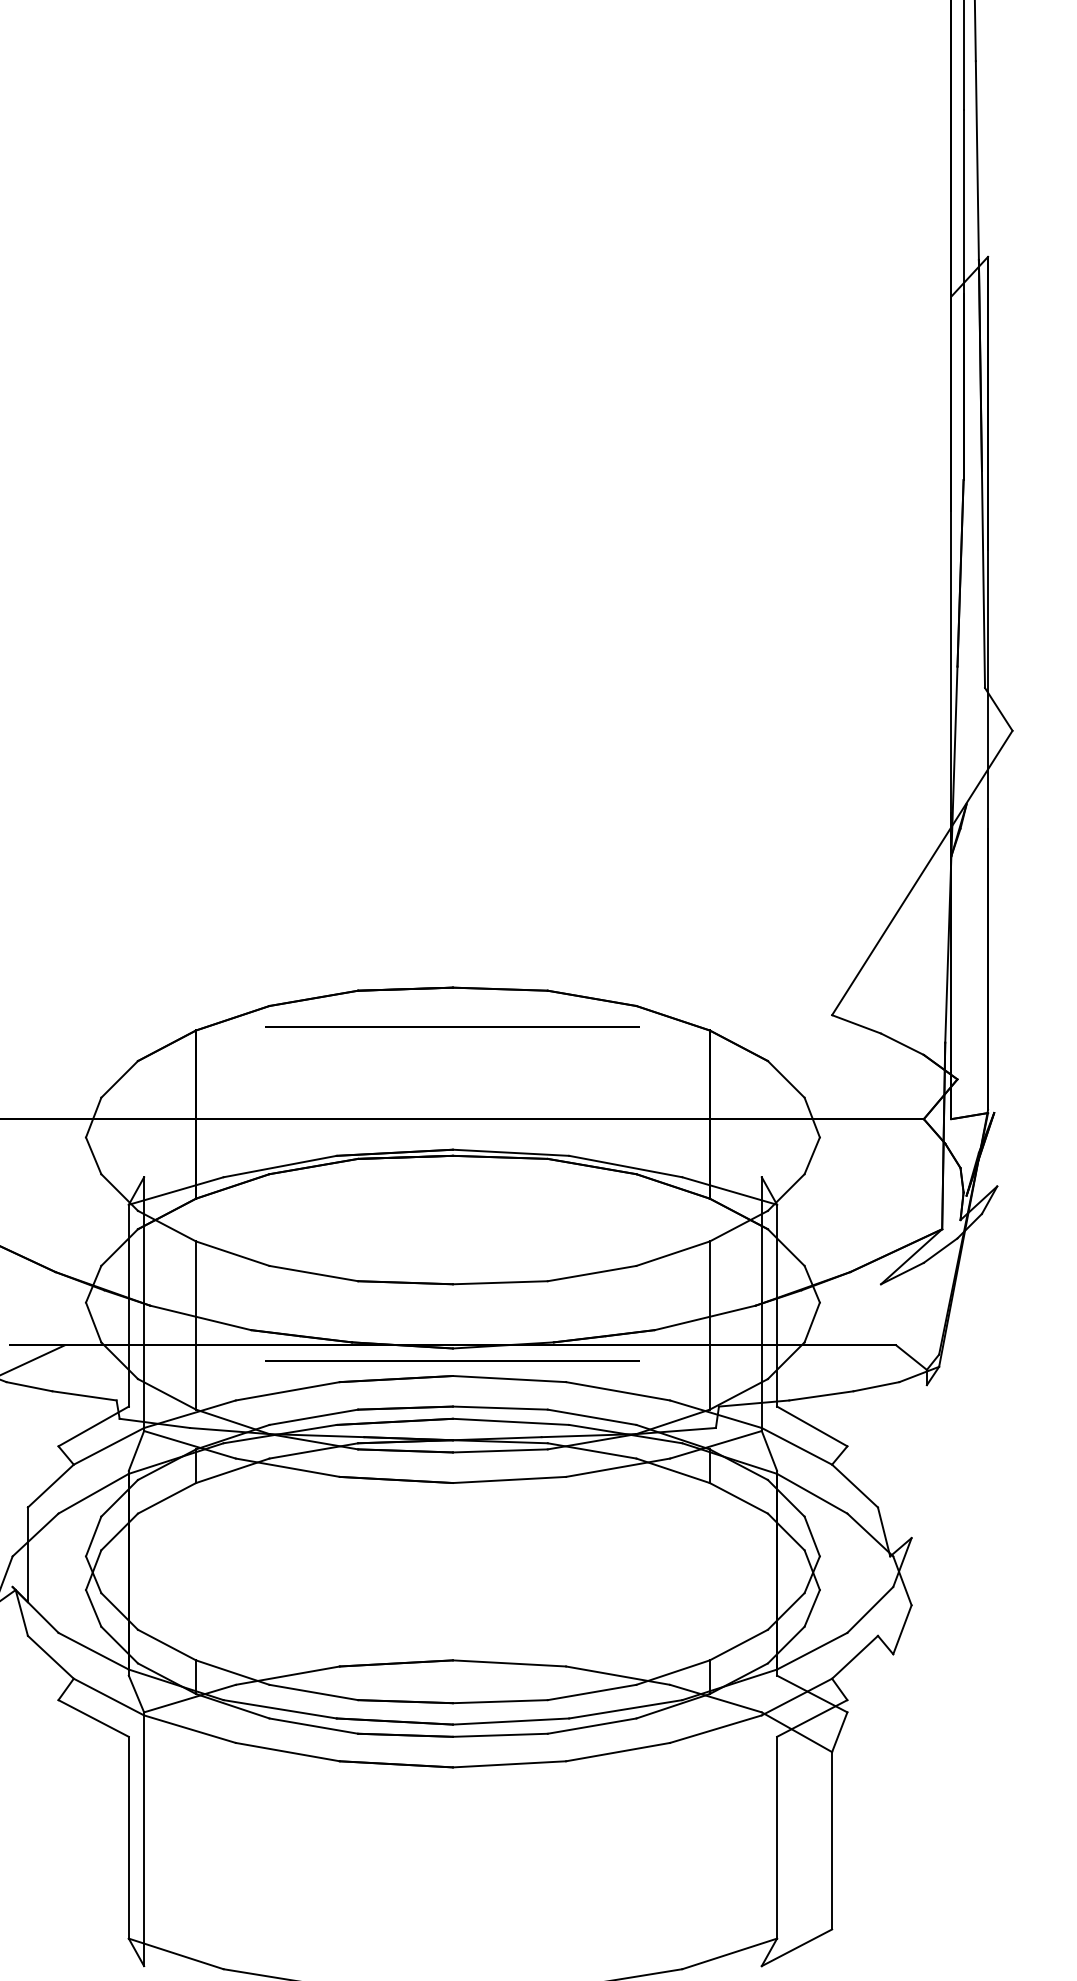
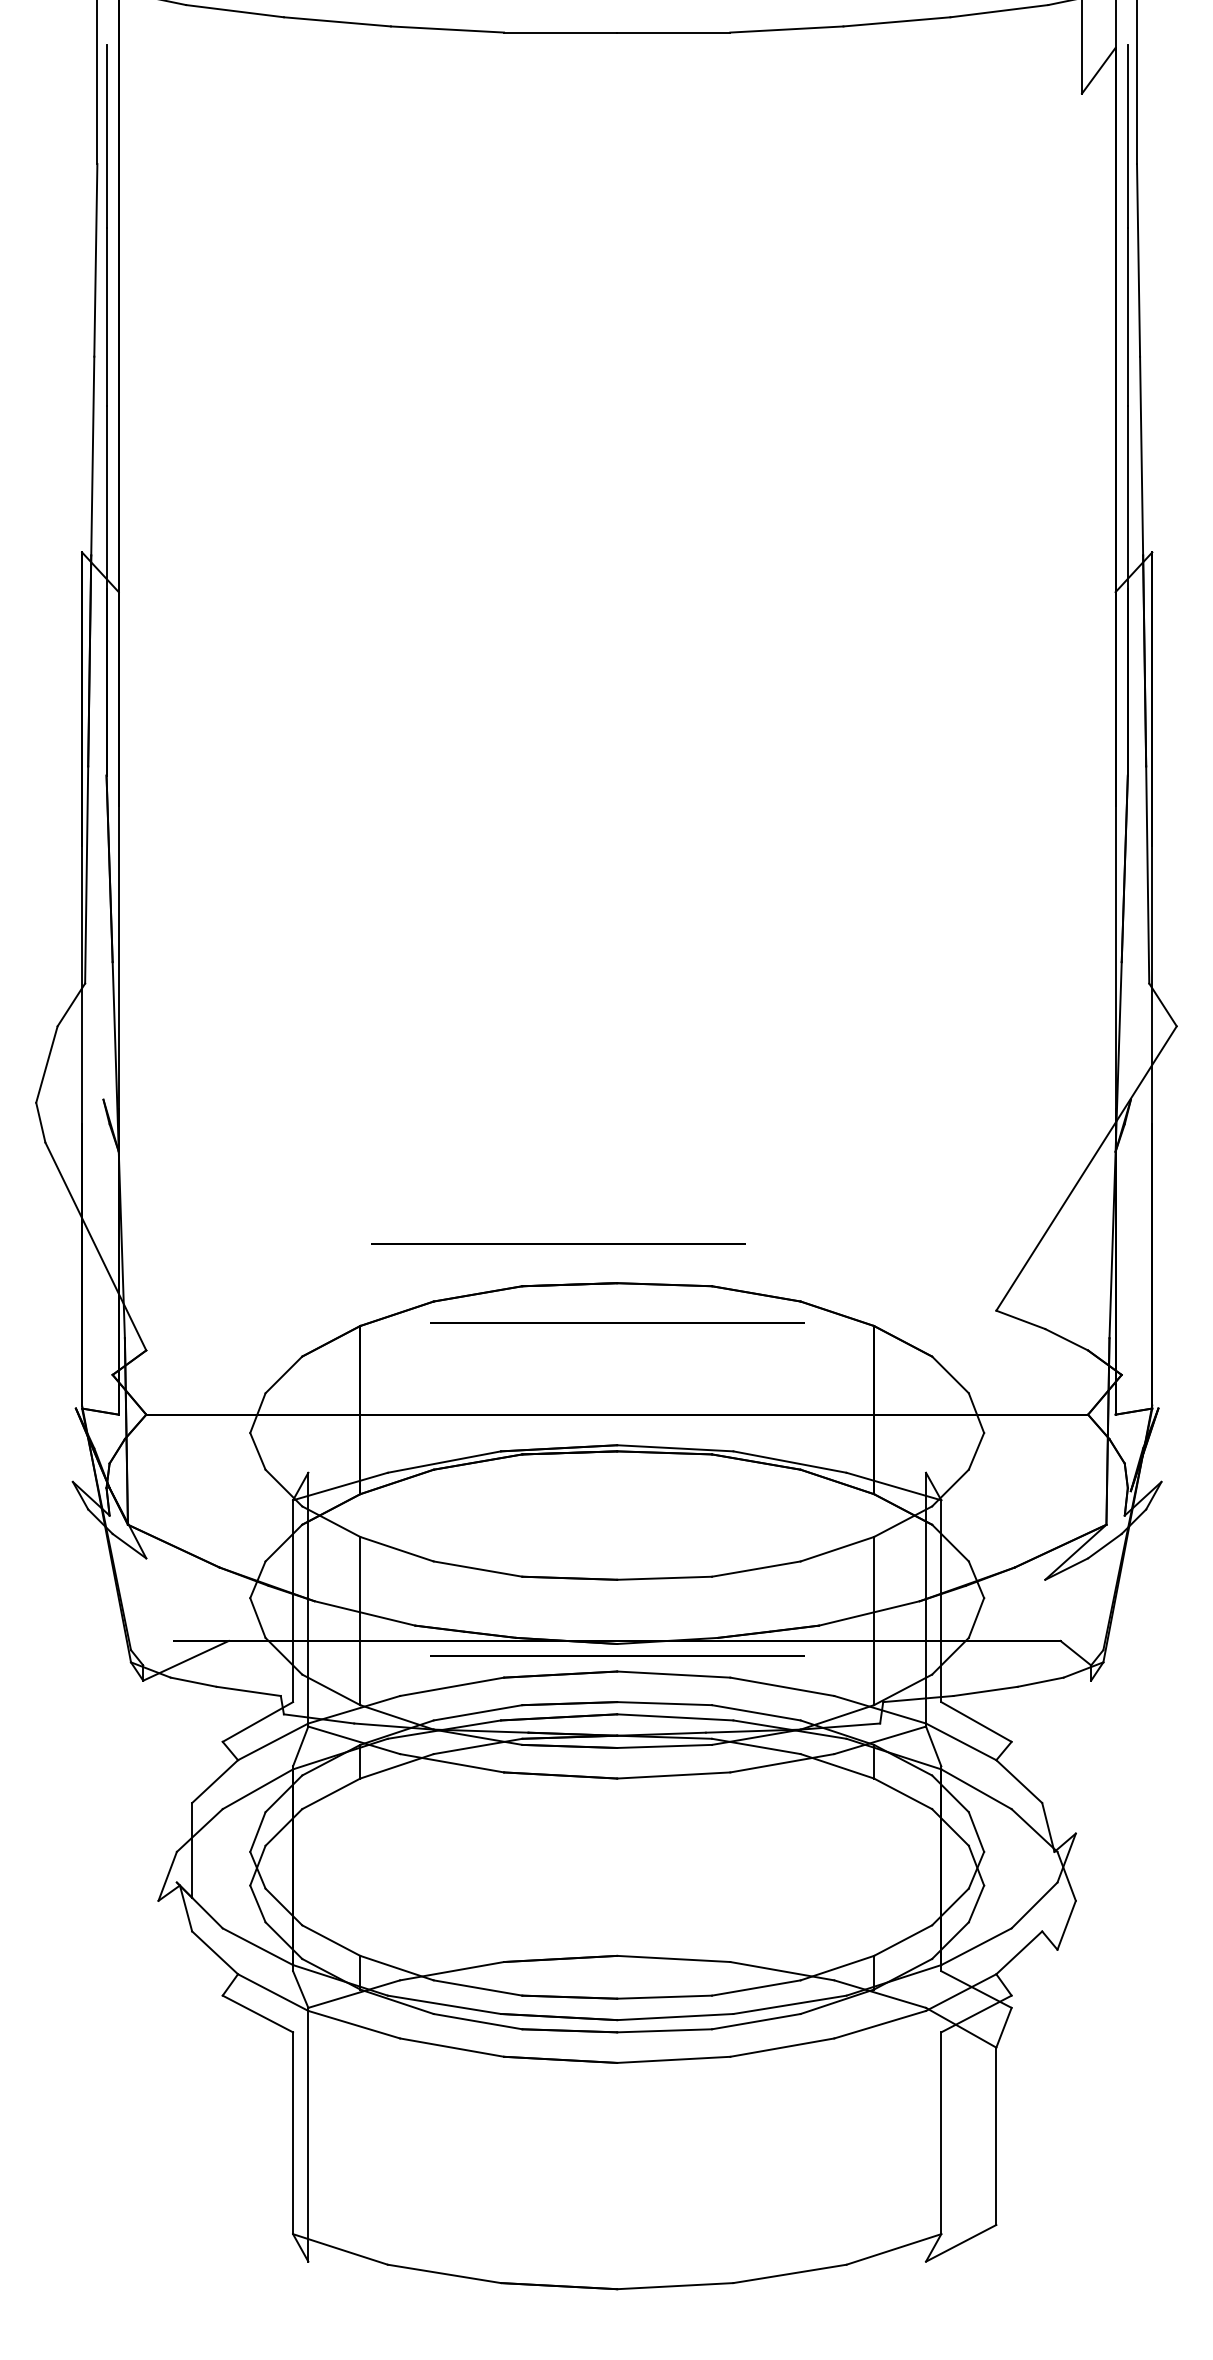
line: (394, 947) -> (558, 1243), added

